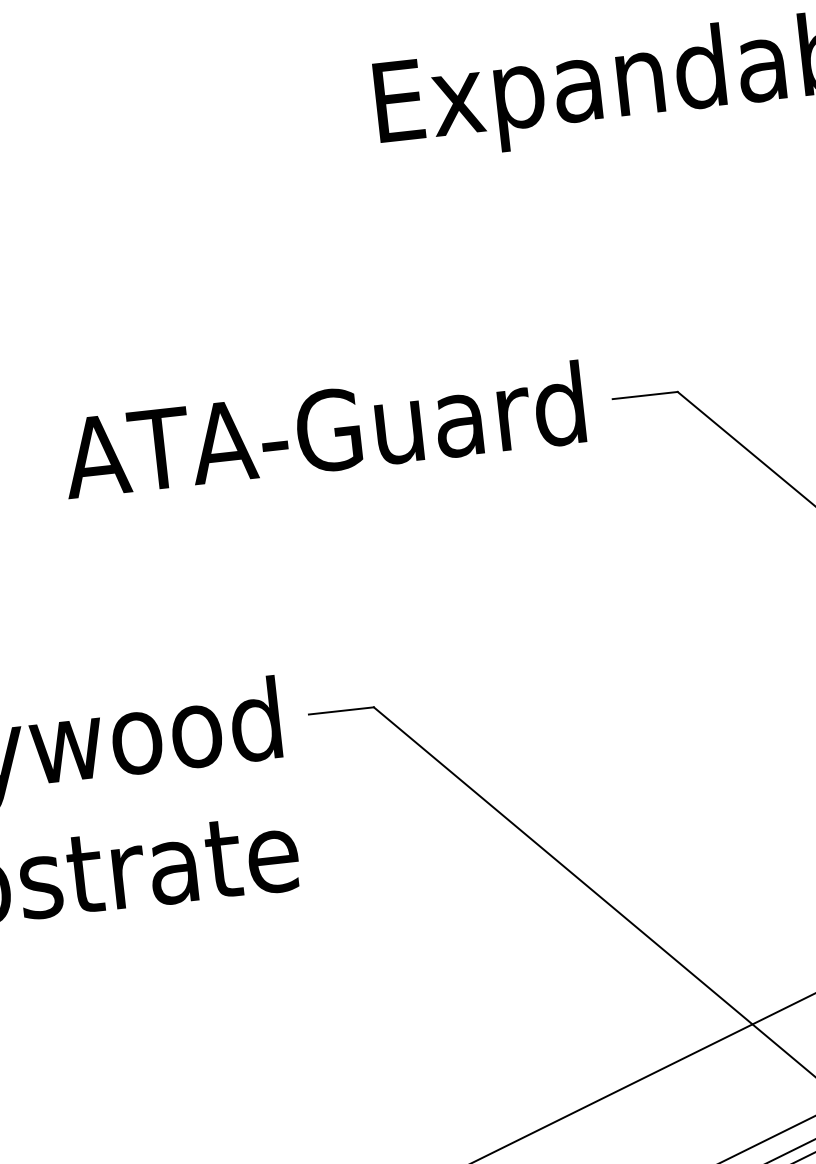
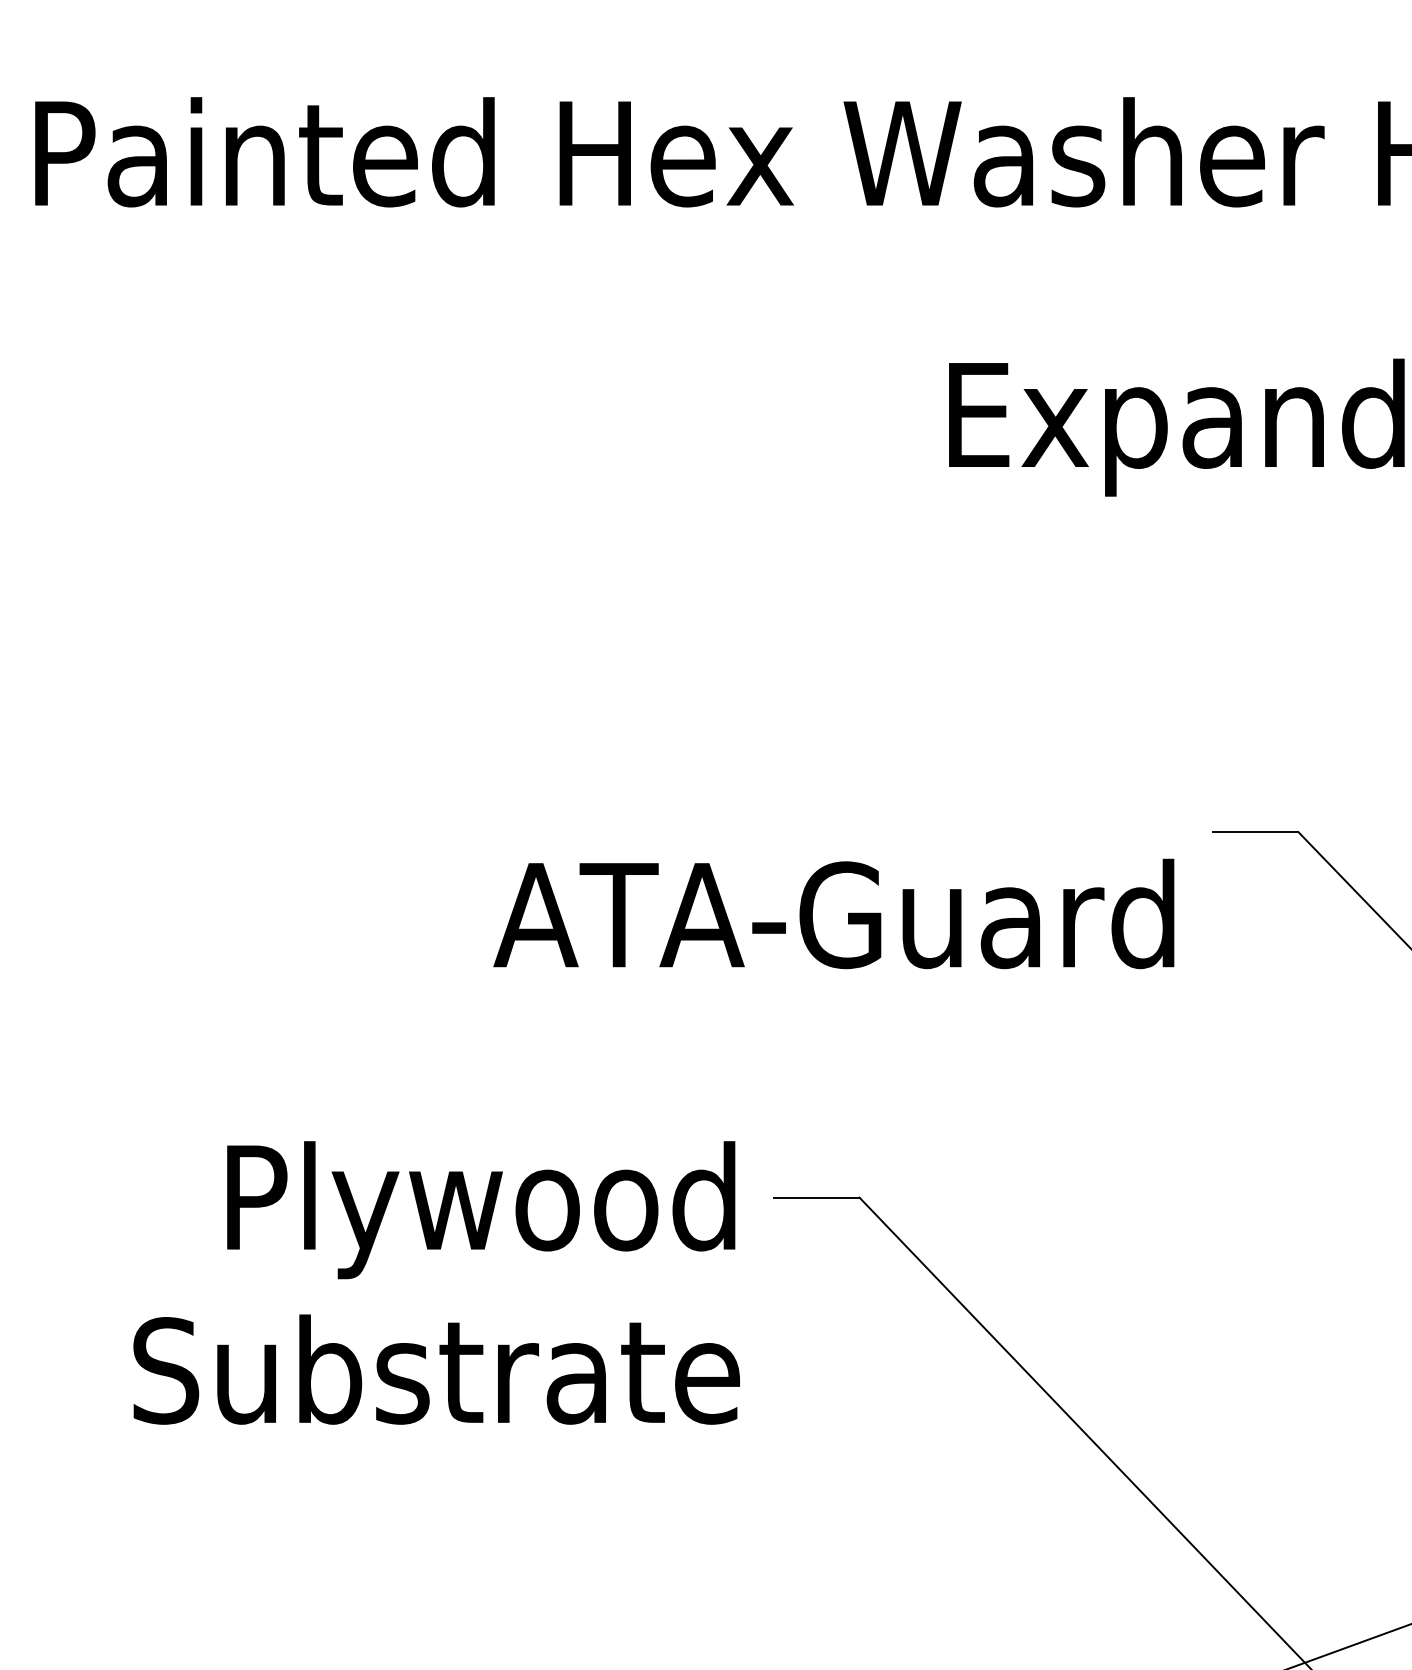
text: (323, 429) -> (833, 913), moved

